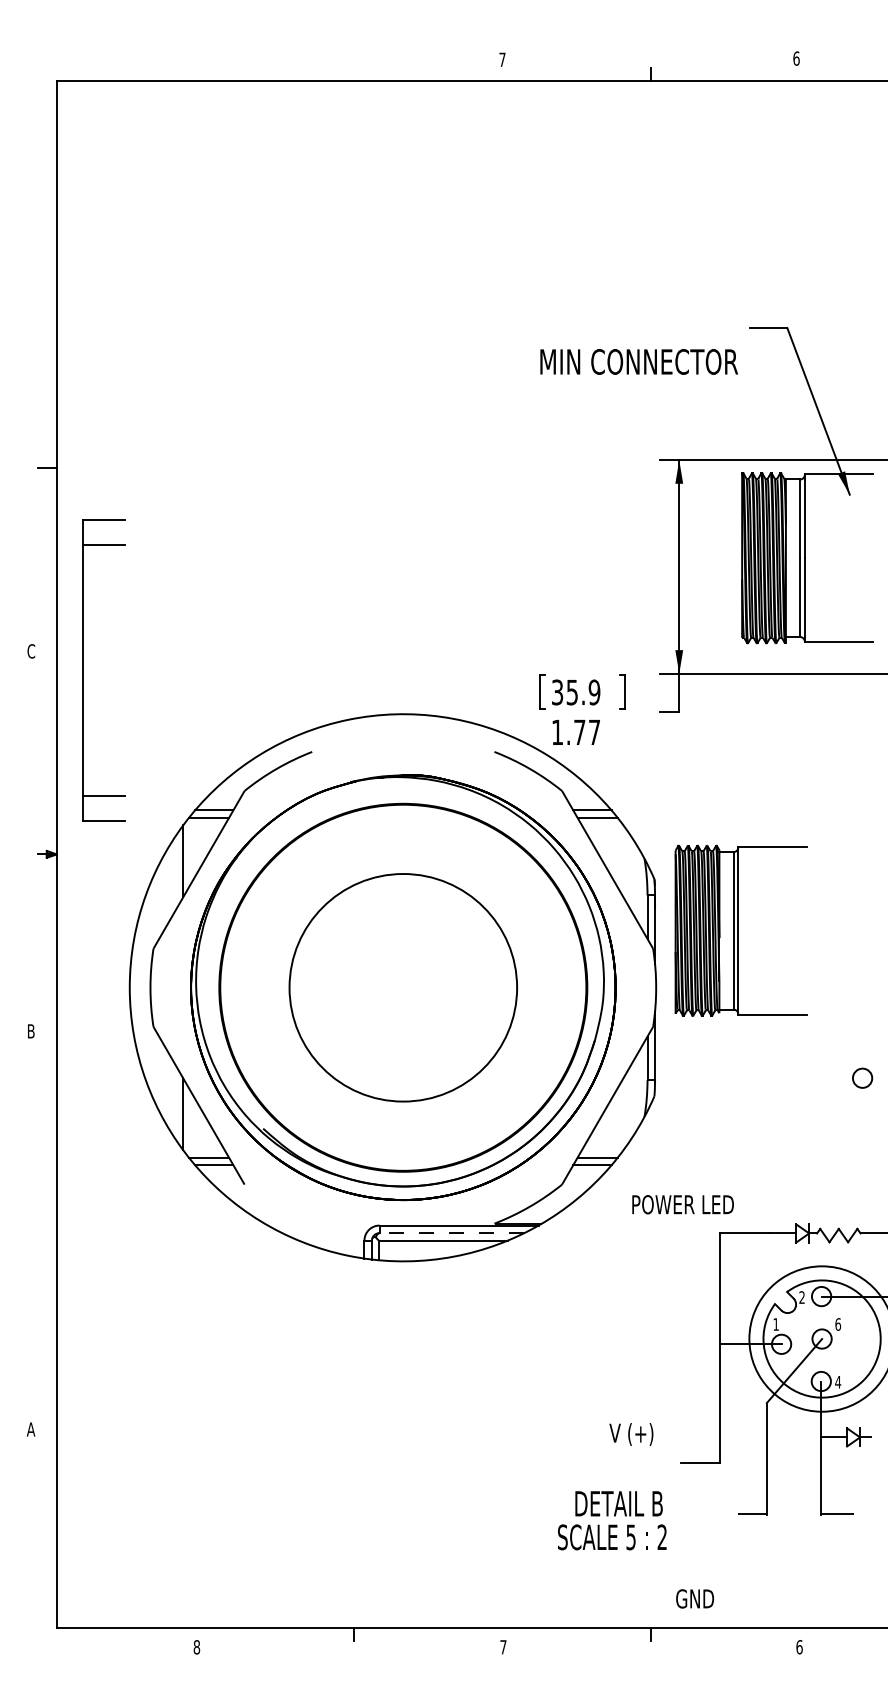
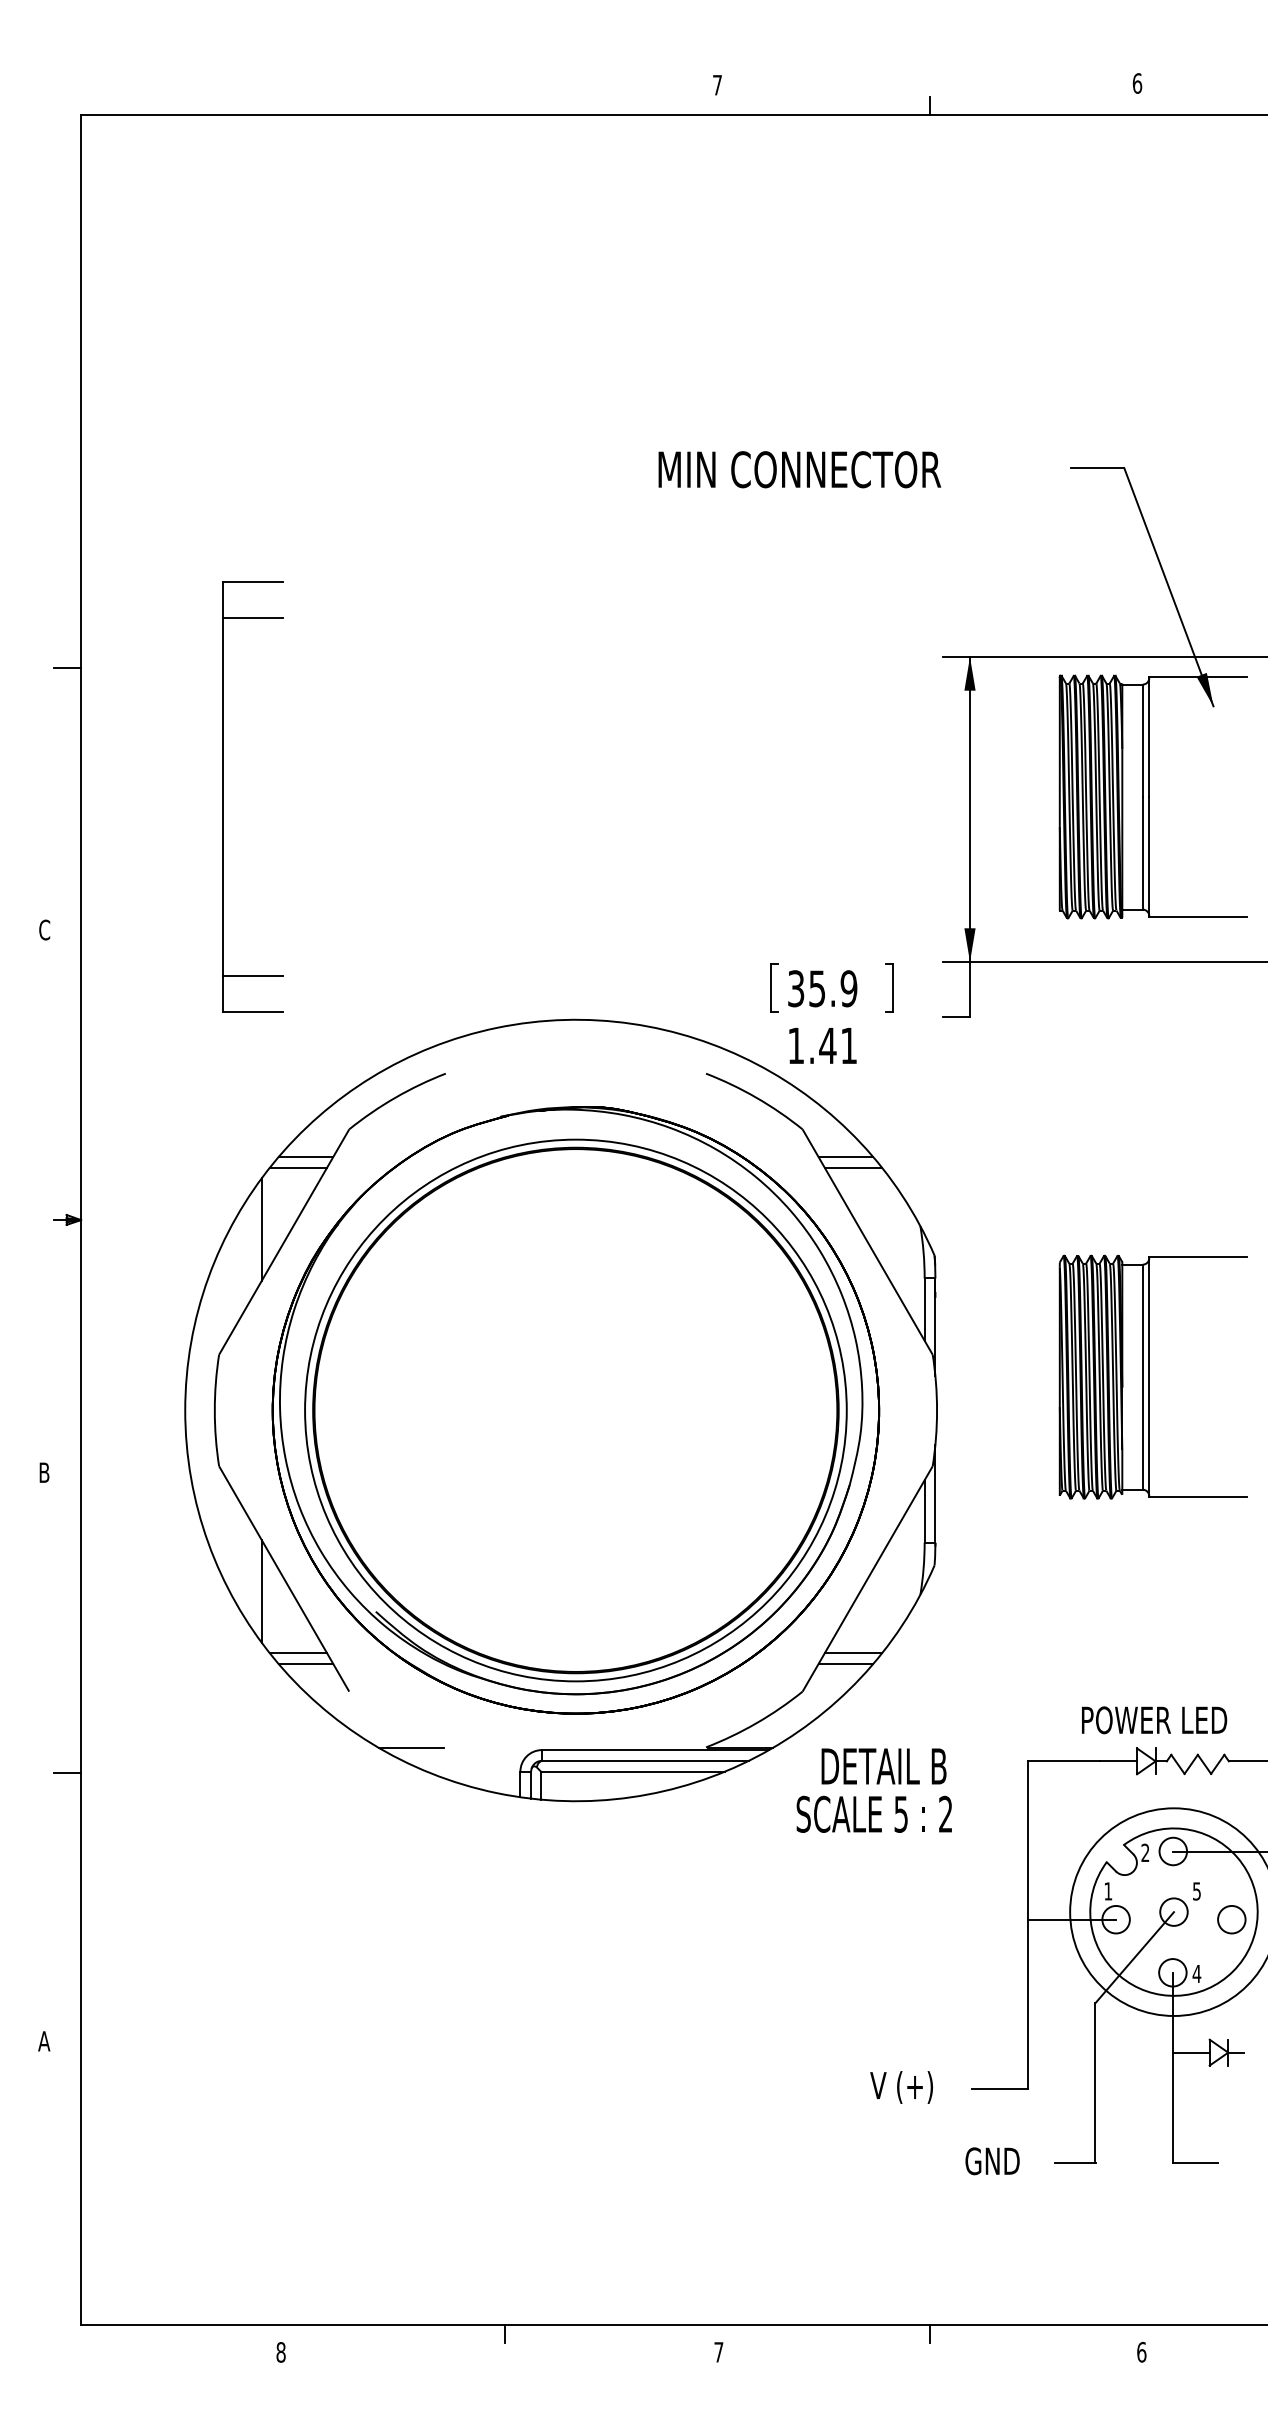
text: (639, 361) -> (799, 469), moved
part: (83, 669) -> (223, 796), moved
text: (586, 732) -> (837, 1045), 1.77 -> 1.41
part: (740, 930) -> (1152, 1376), moved
circle: (403, 987) -> (575, 1410), size x1.67
circle: (862, 1078) -> (1231, 1919), moved
text: (683, 1204) -> (1154, 1720), moved
line: (288, 1224) -> (411, 1748), added
line: (451, 1232) -> (644, 1760), dashed -> solid
line: (47, 1241) -> (67, 1772), added
text: (837, 1324) -> (1196, 1891), 6 -> 5
text: (631, 1434) -> (901, 2087), moved
text: (611, 1520) -> (873, 1790), moved
text: (695, 1599) -> (992, 2161), moved

